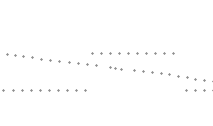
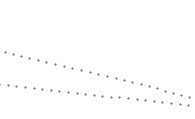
part: (132, 53) -> (115, 97), moved
part: (115, 68) -> (98, 74), size x1.67

